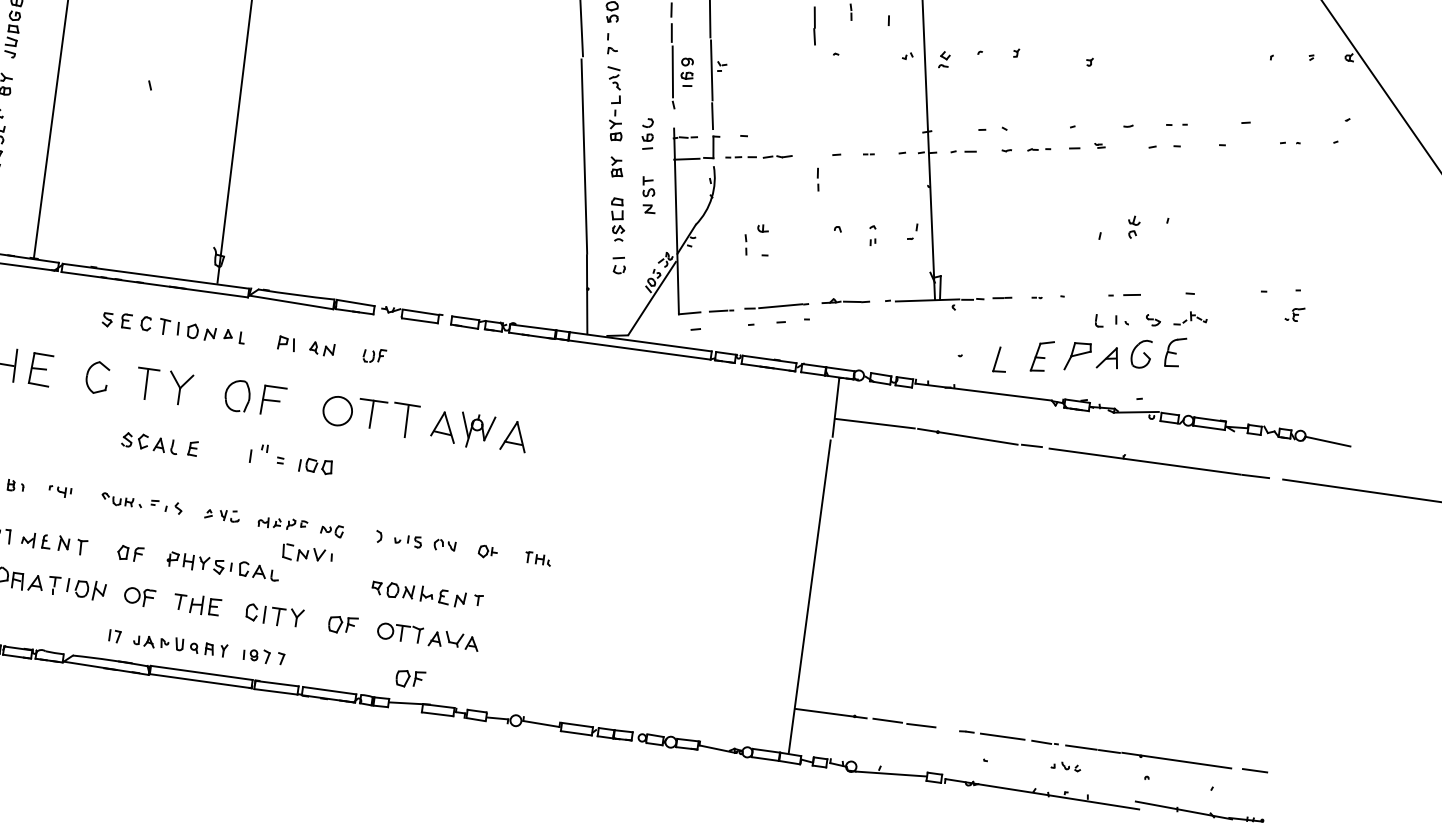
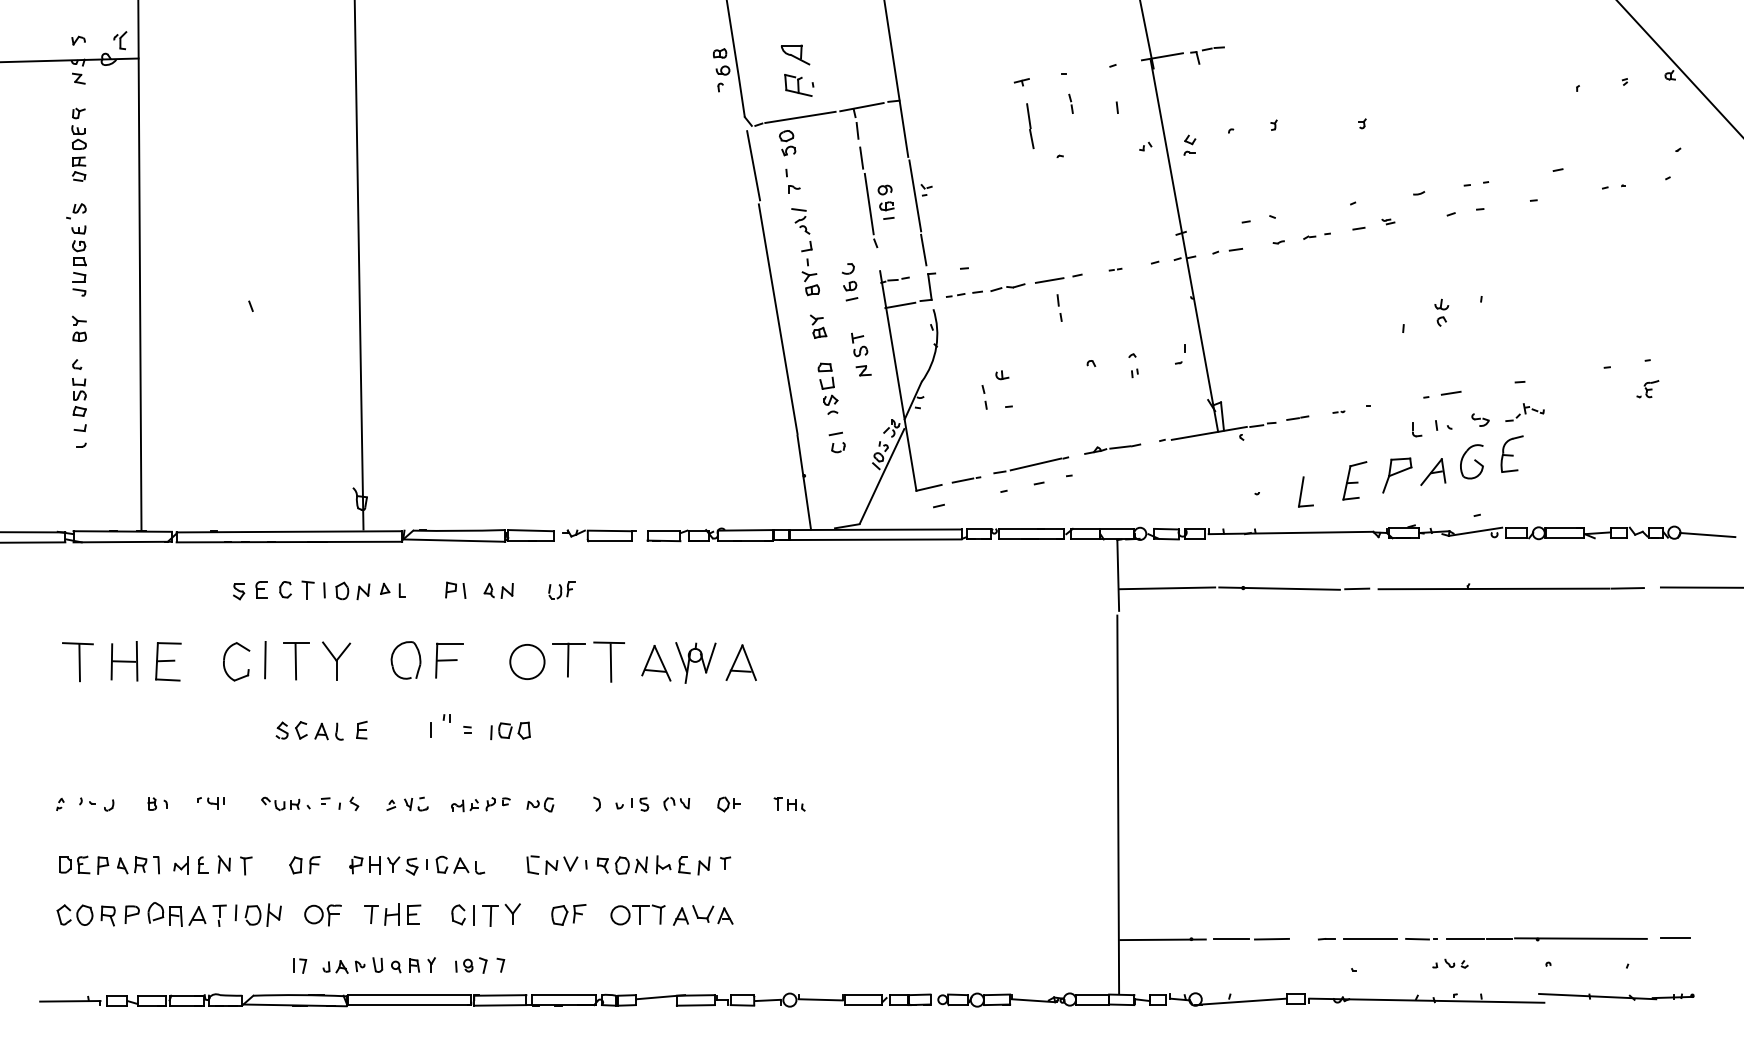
line: (813, 155) -> (1049, 280), added
line: (121, 379) -> (265, 659), added
part: (307, 553) -> (556, 864), moved
part: (410, 678) -> (657, 967), removed

